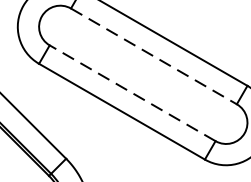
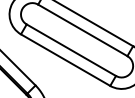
line: (153, 56) -> (82, 30), dashed -> solid
line: (132, 93) -> (71, 50), dashed -> solid

